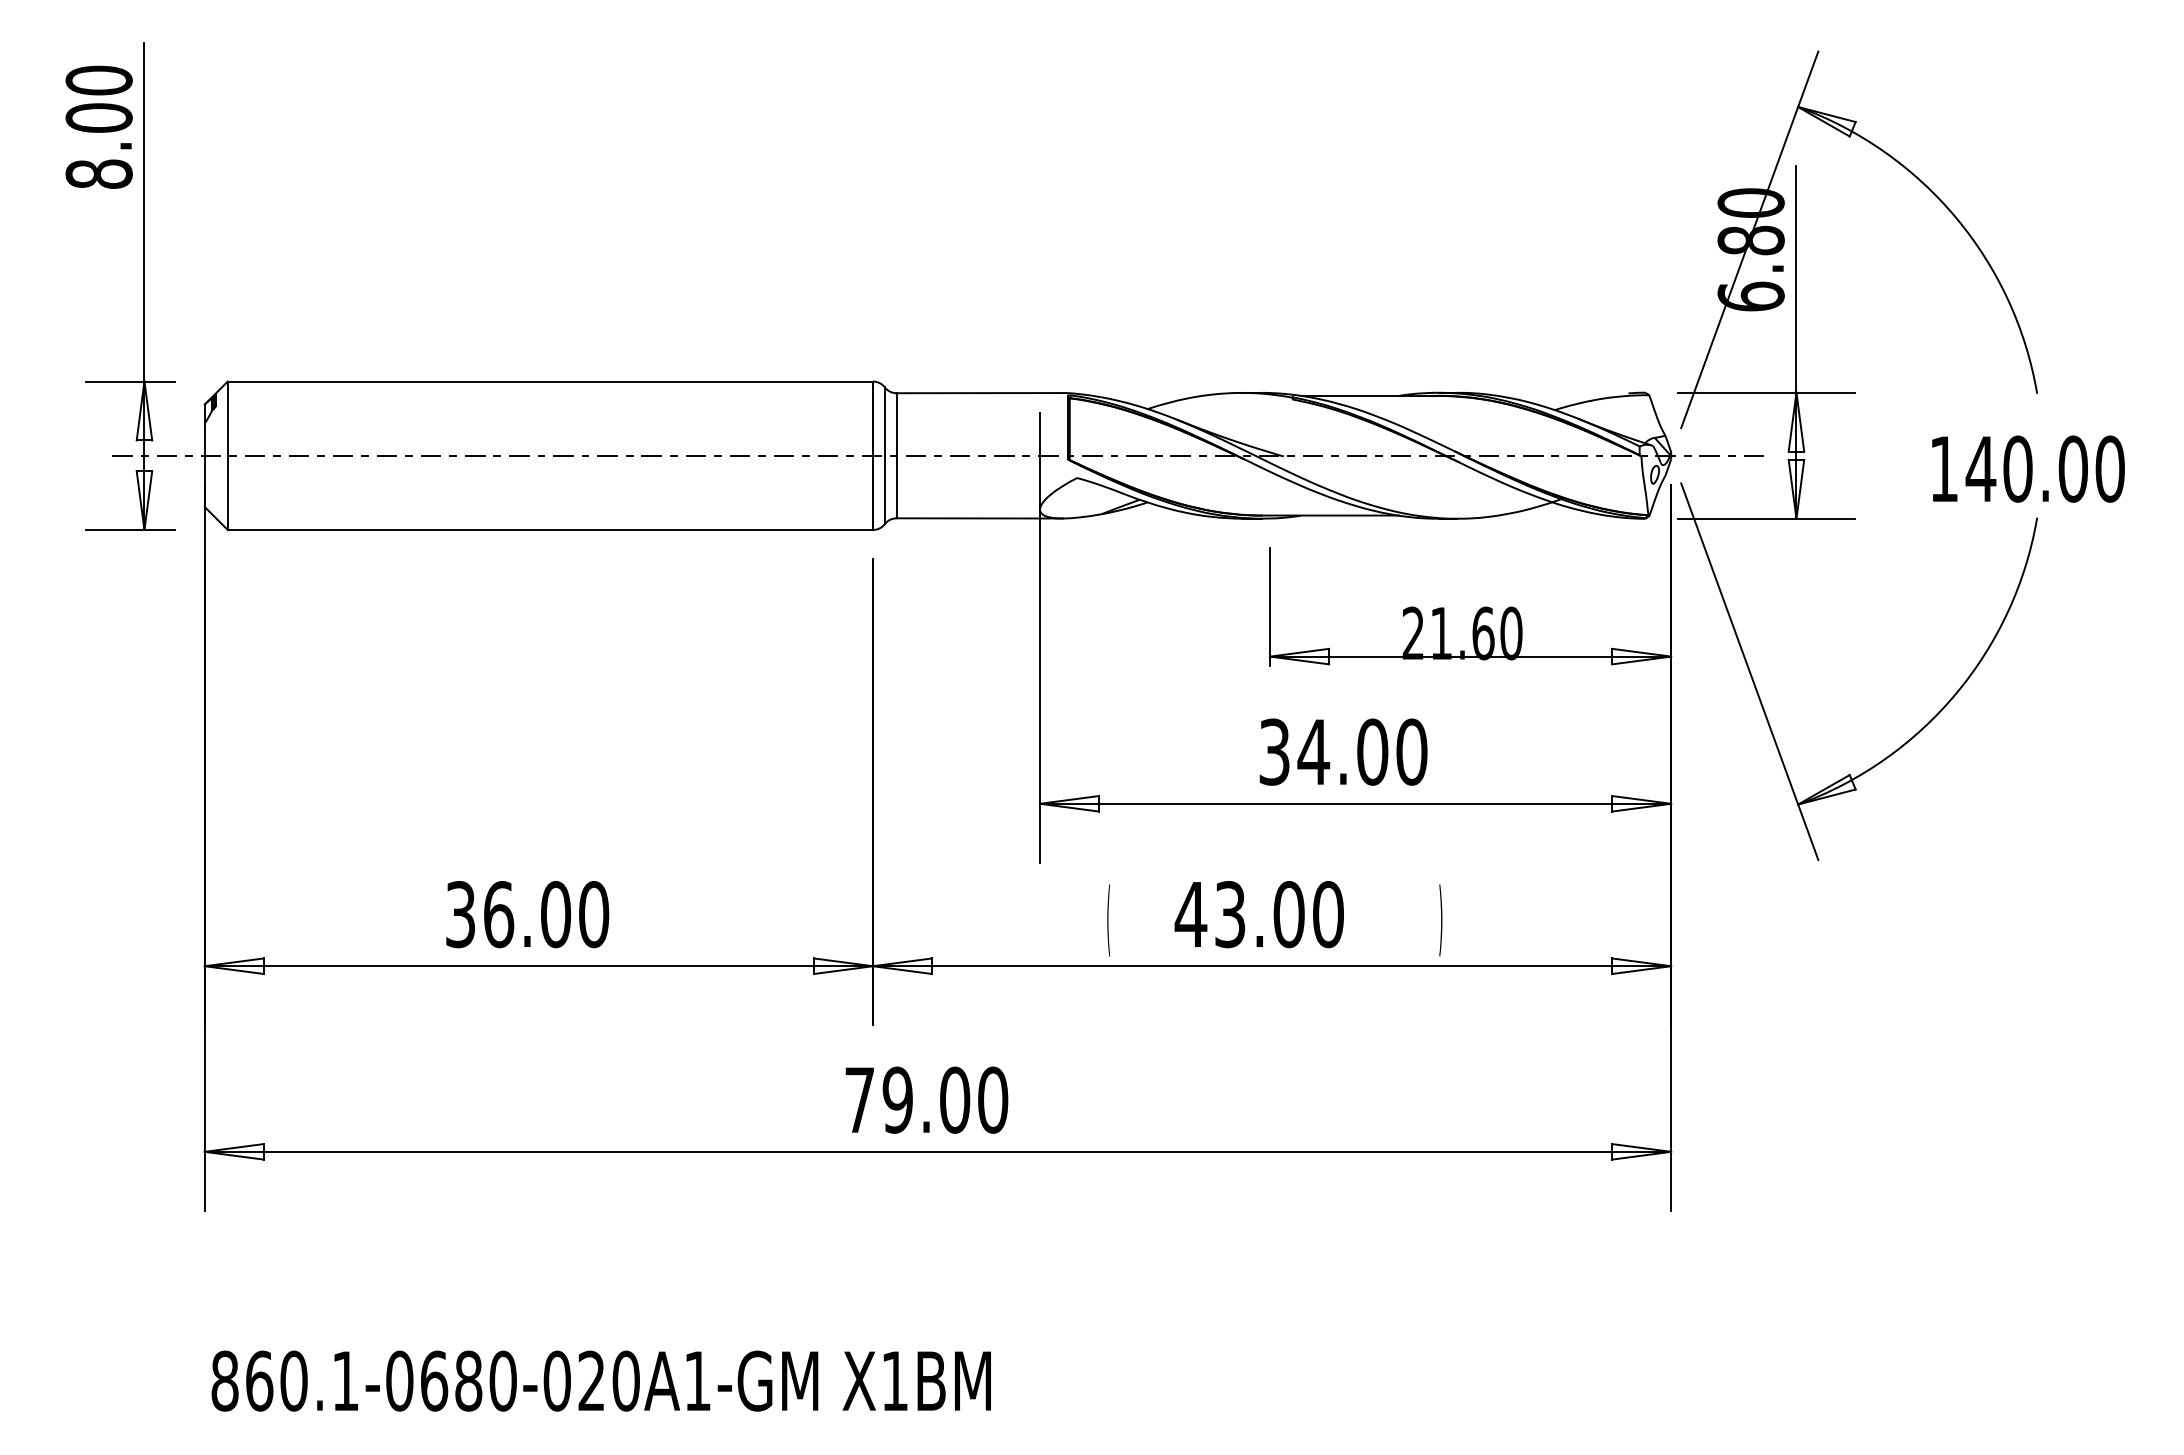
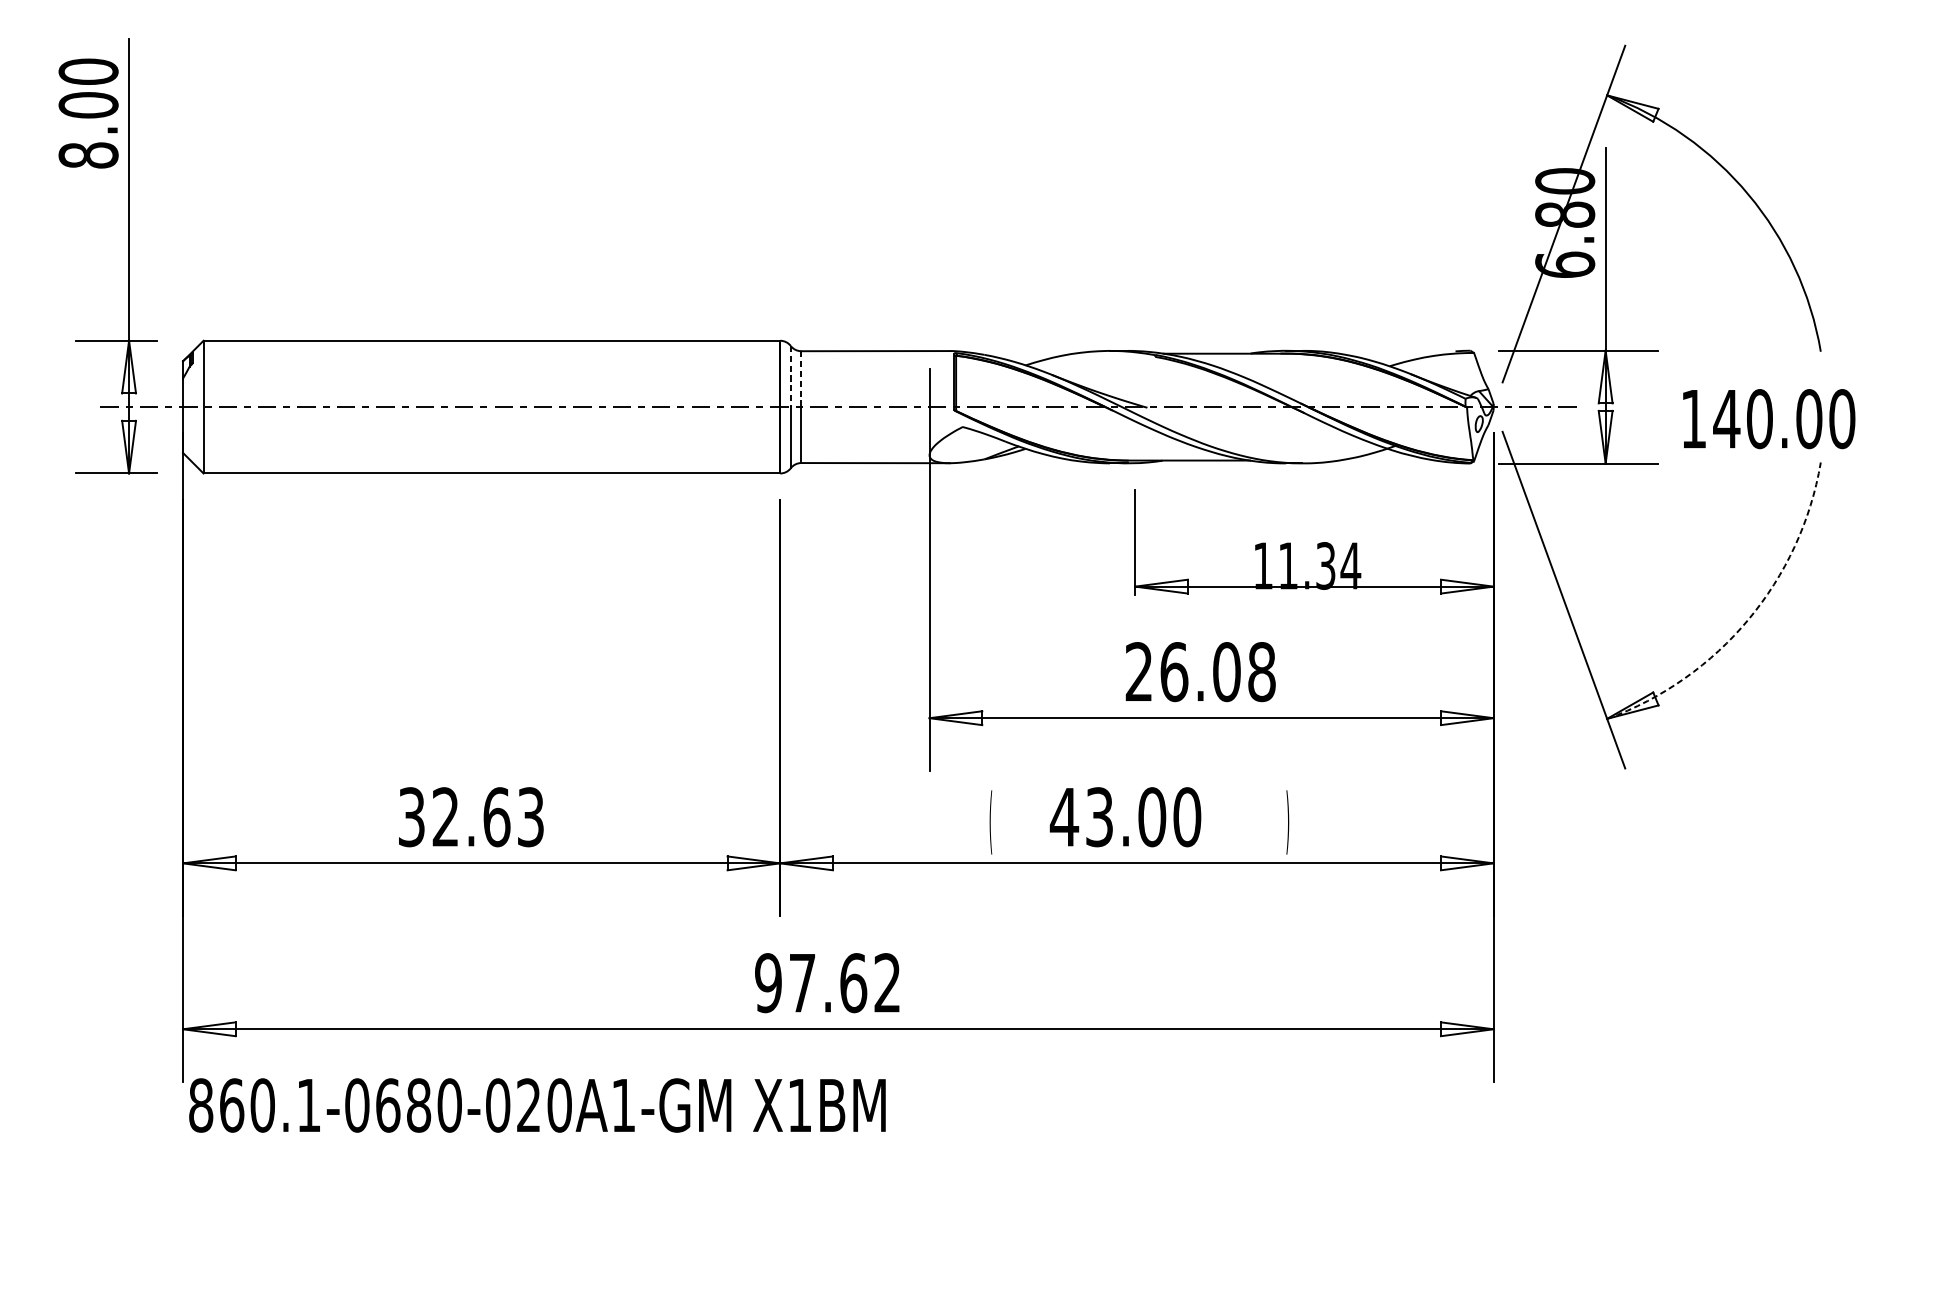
line: (884, 422) -> (790, 377), solid -> dashed
line: (896, 425) -> (801, 380), solid -> dashed
text: (2028, 468) -> (1769, 418), moved
text: (1462, 633) -> (1307, 565), 21.60 -> 11.34
arc: (1956, 693) -> (1748, 619), solid -> dashed
text: (1343, 751) -> (1200, 671), 34.00 -> 26.08
text: (546, 914) -> (488, 817), 36.00 -> 32.63
text: (926, 1099) -> (828, 982), 79.00 -> 97.62
text: (600, 1380) -> (536, 1104), moved

